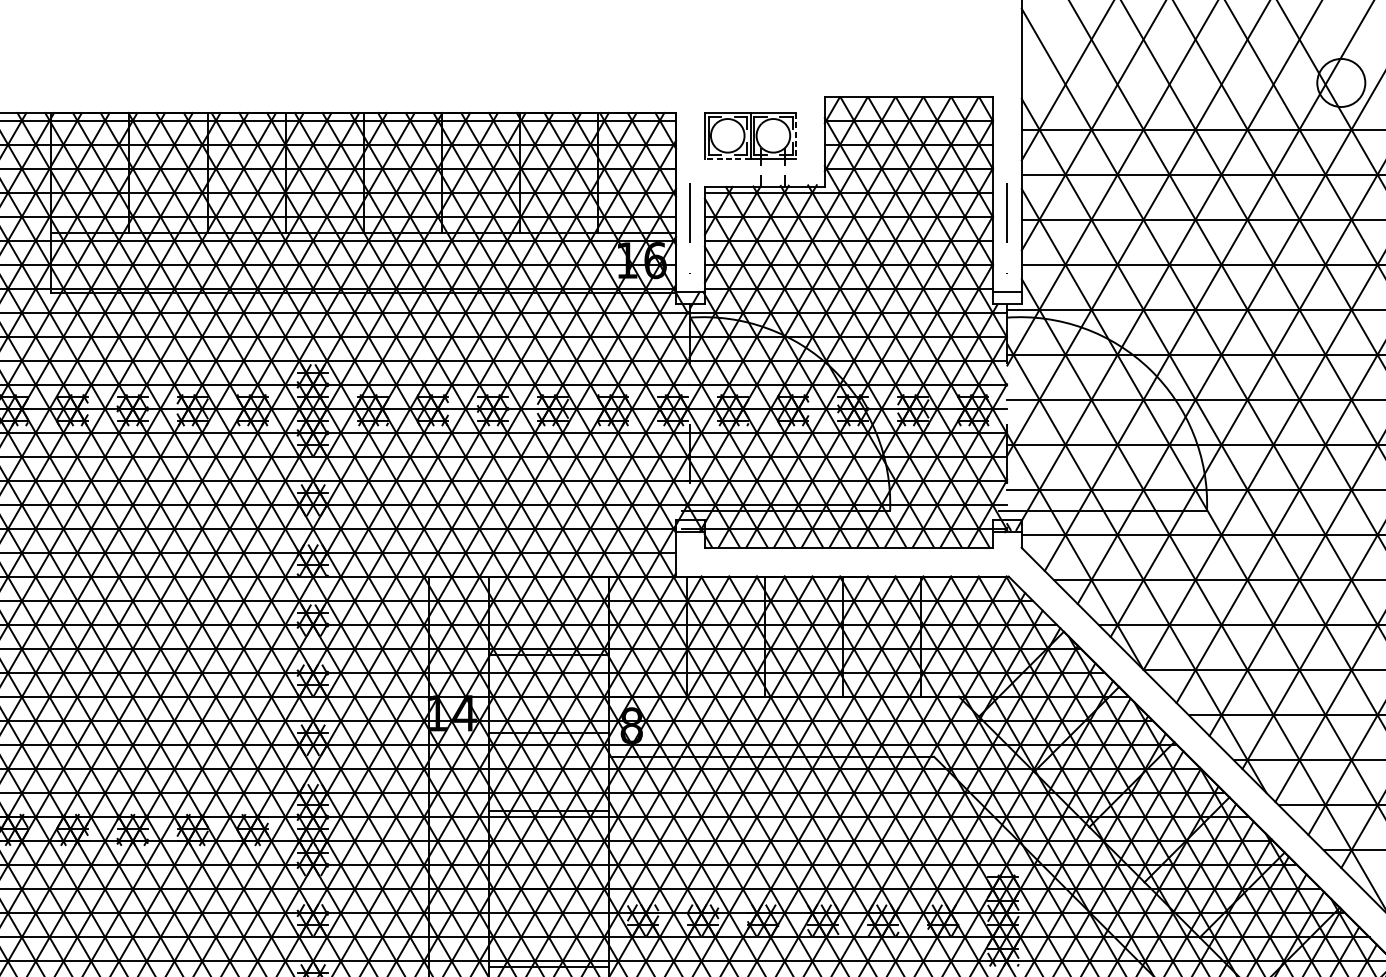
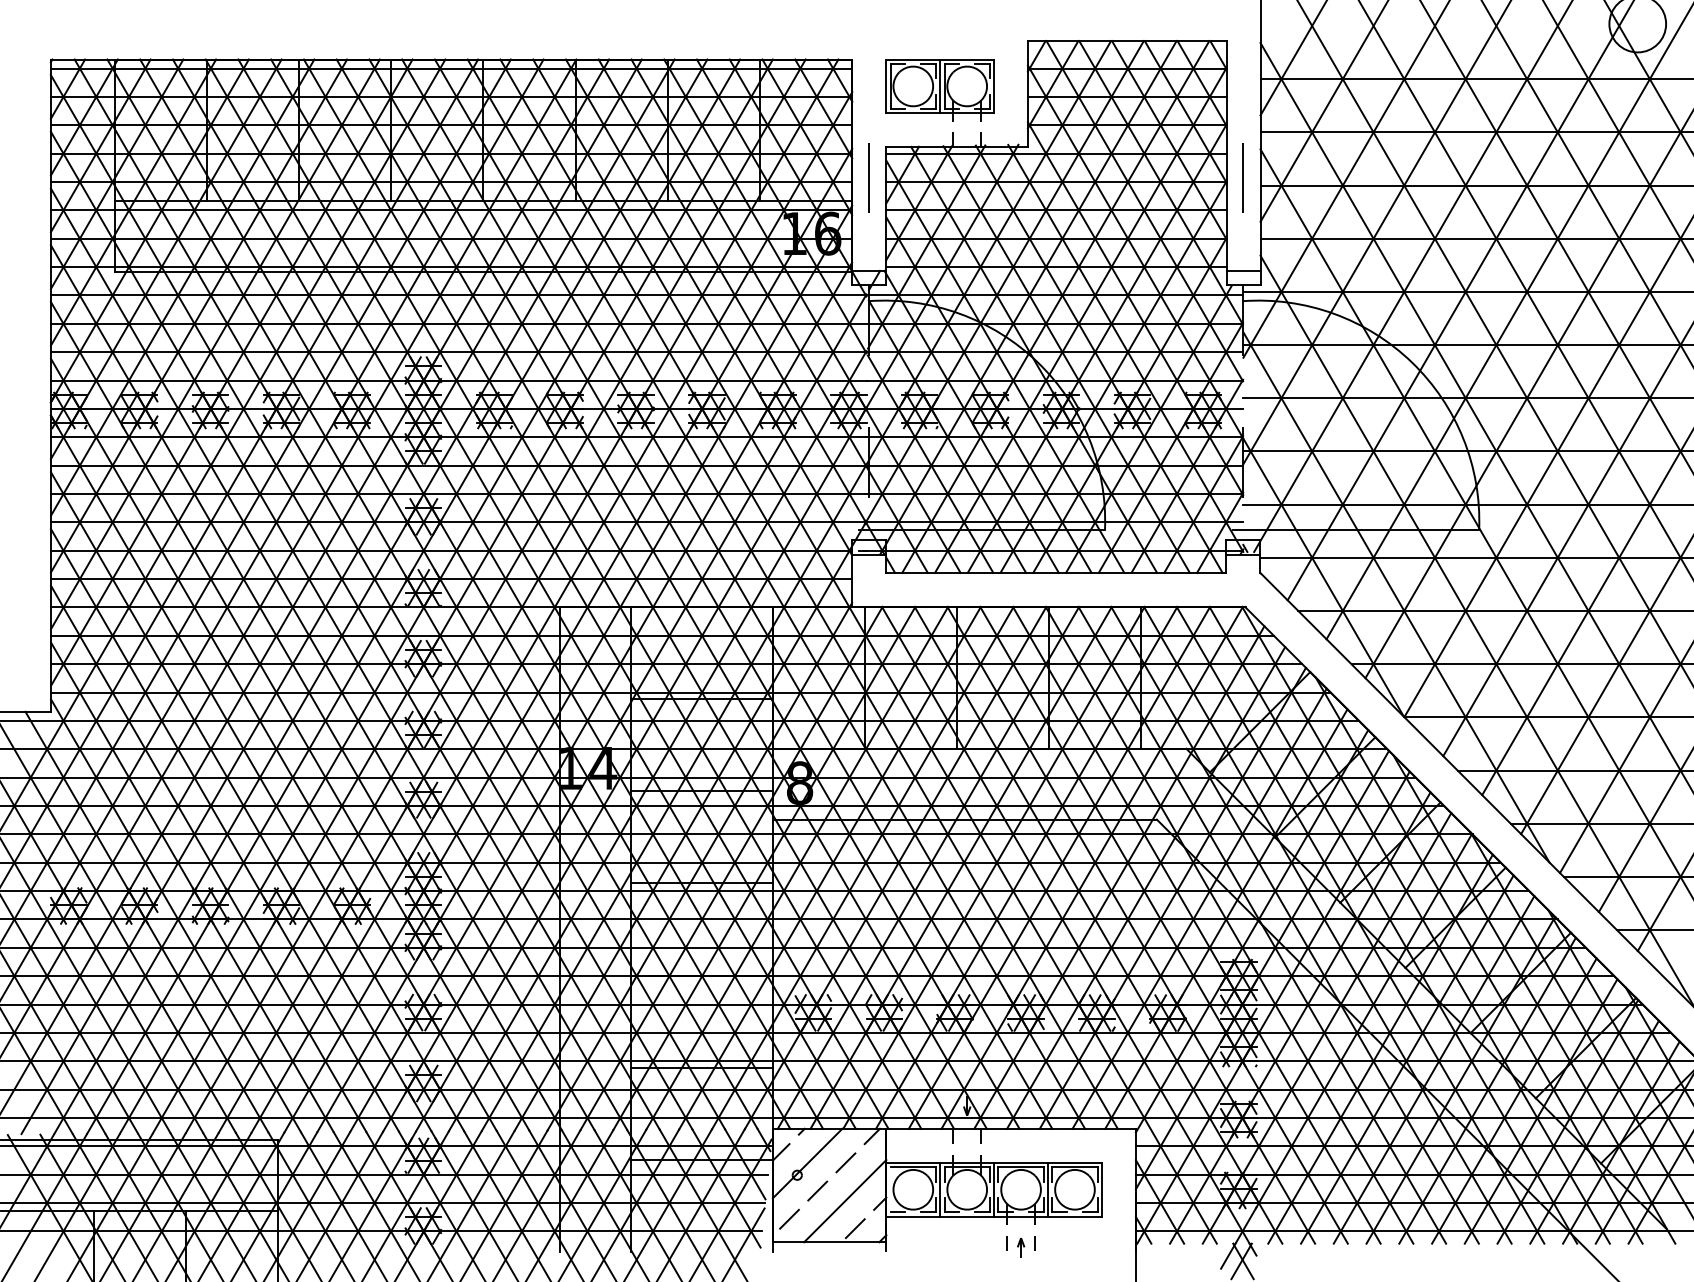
line: (796, 135) -> (994, 86), dashed -> solid
line: (727, 158) -> (913, 113), dashed -> solid

